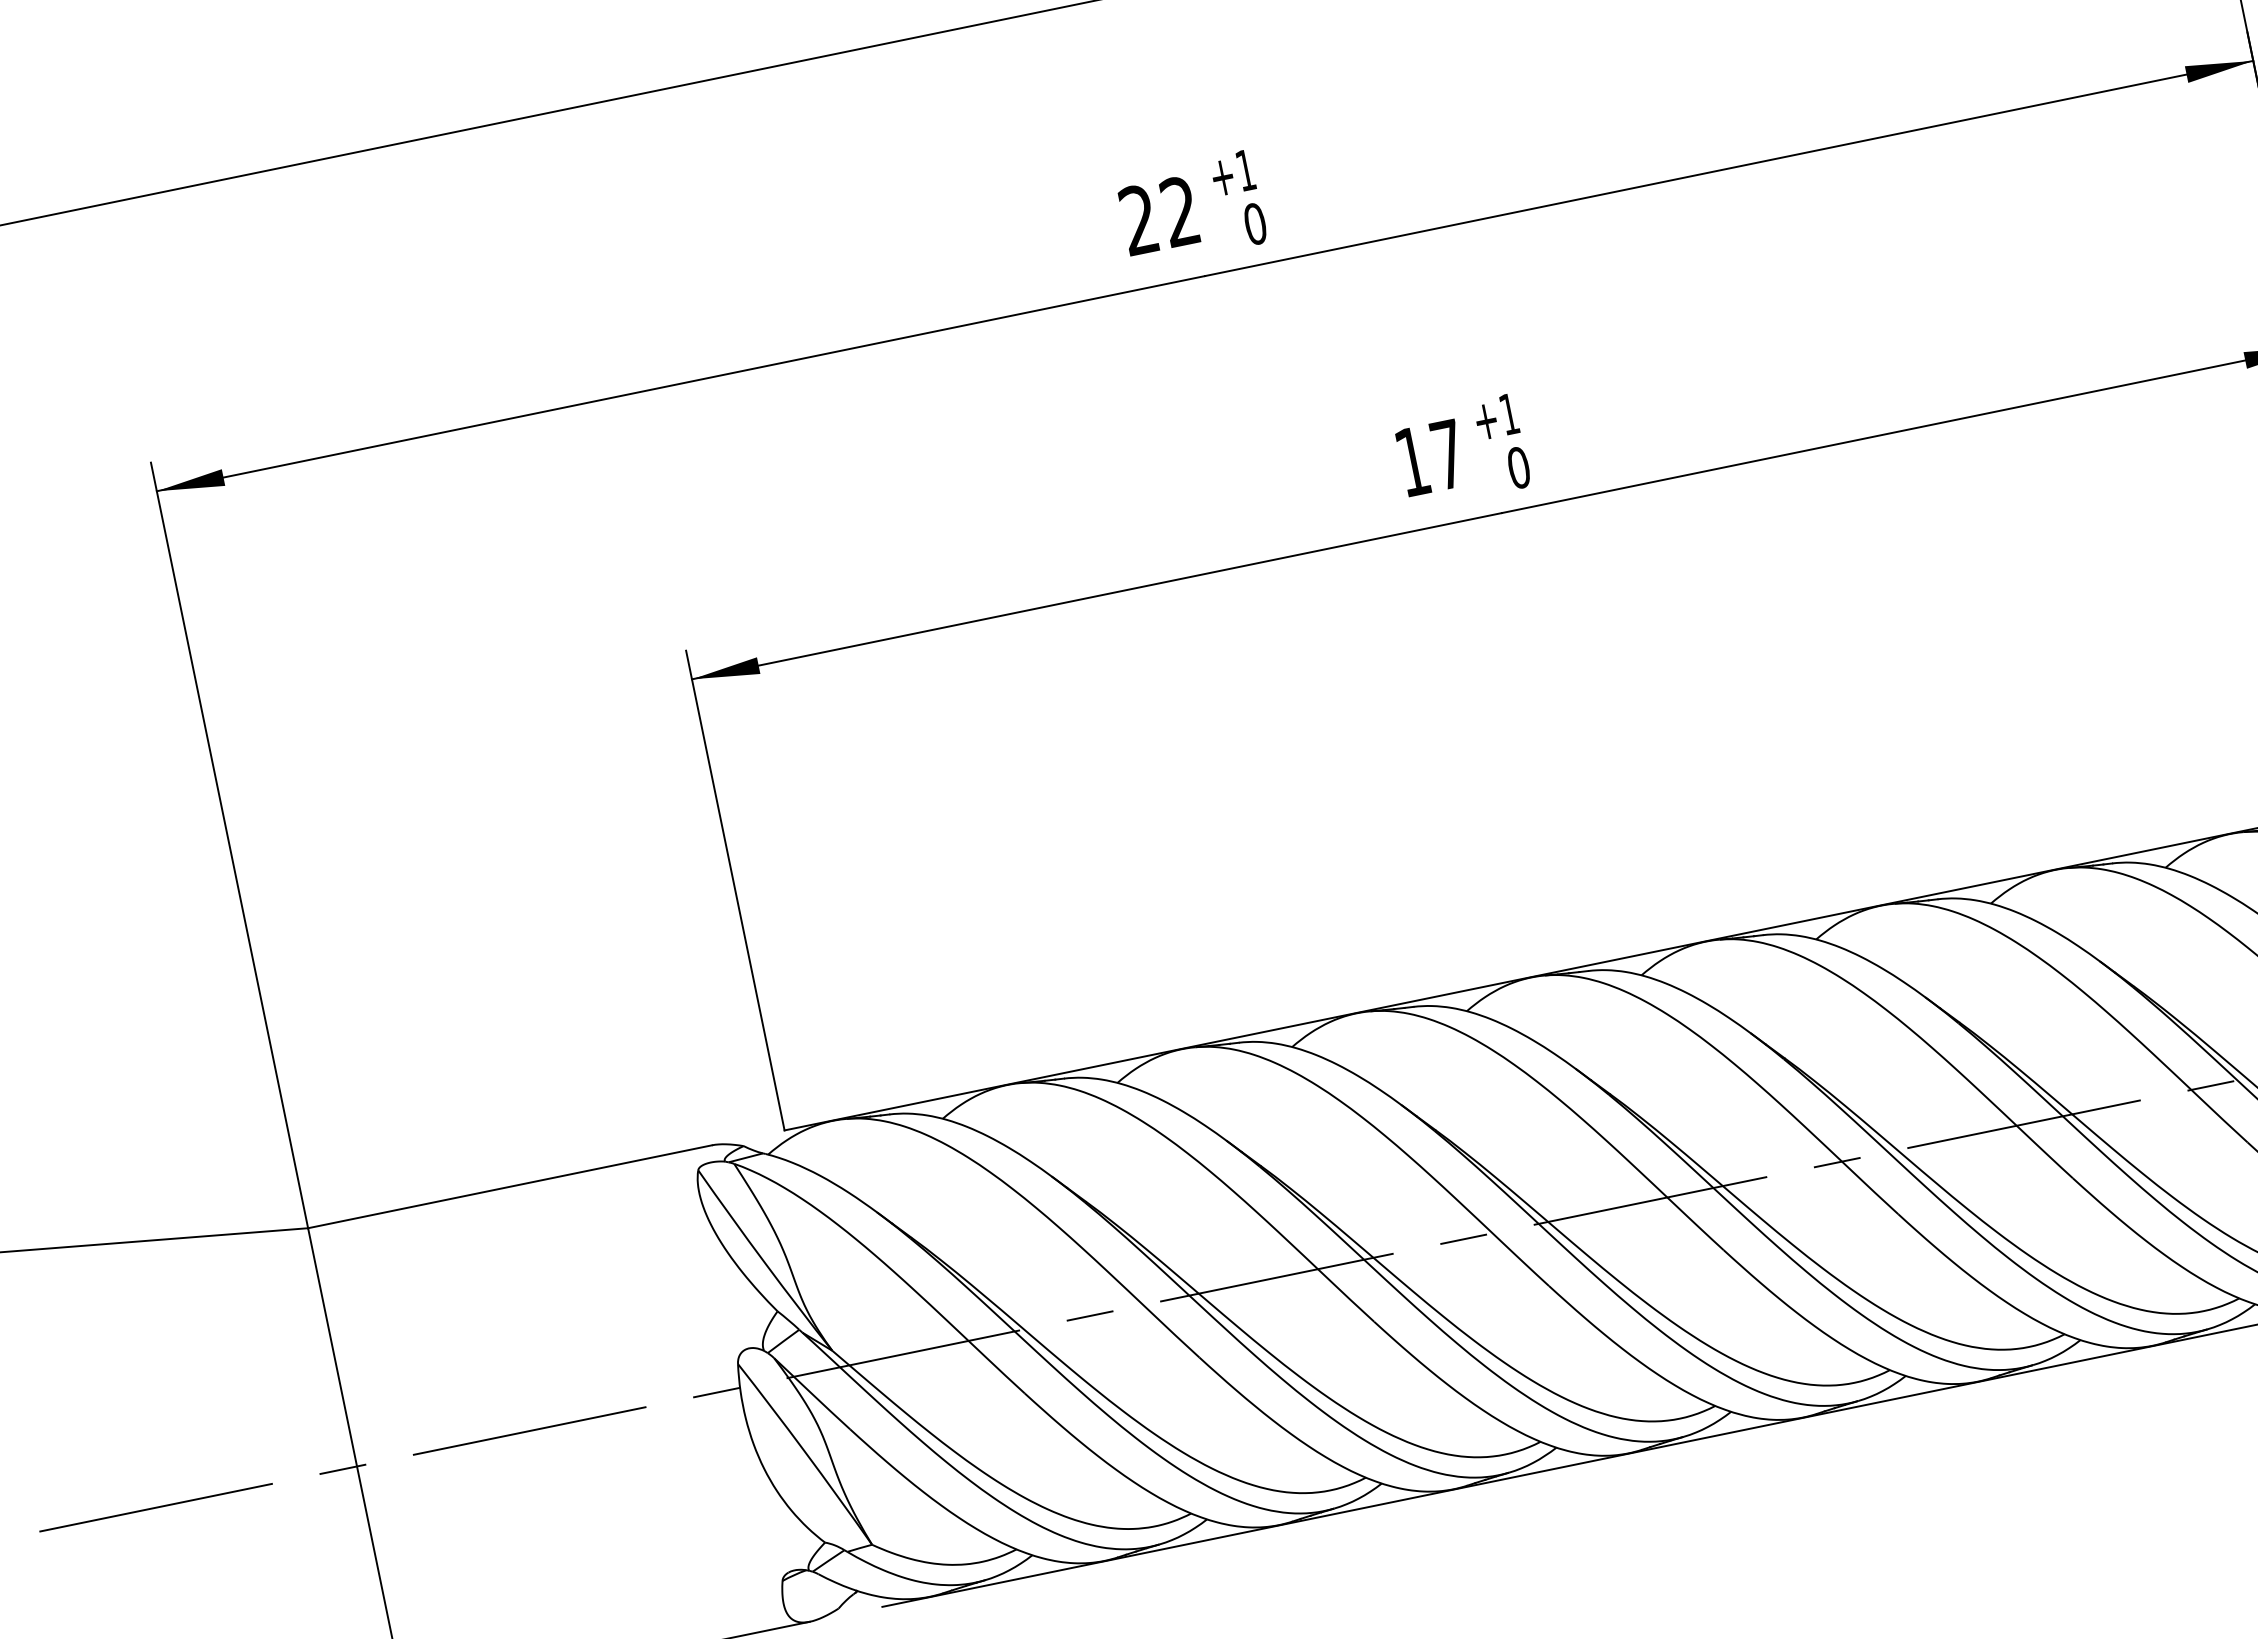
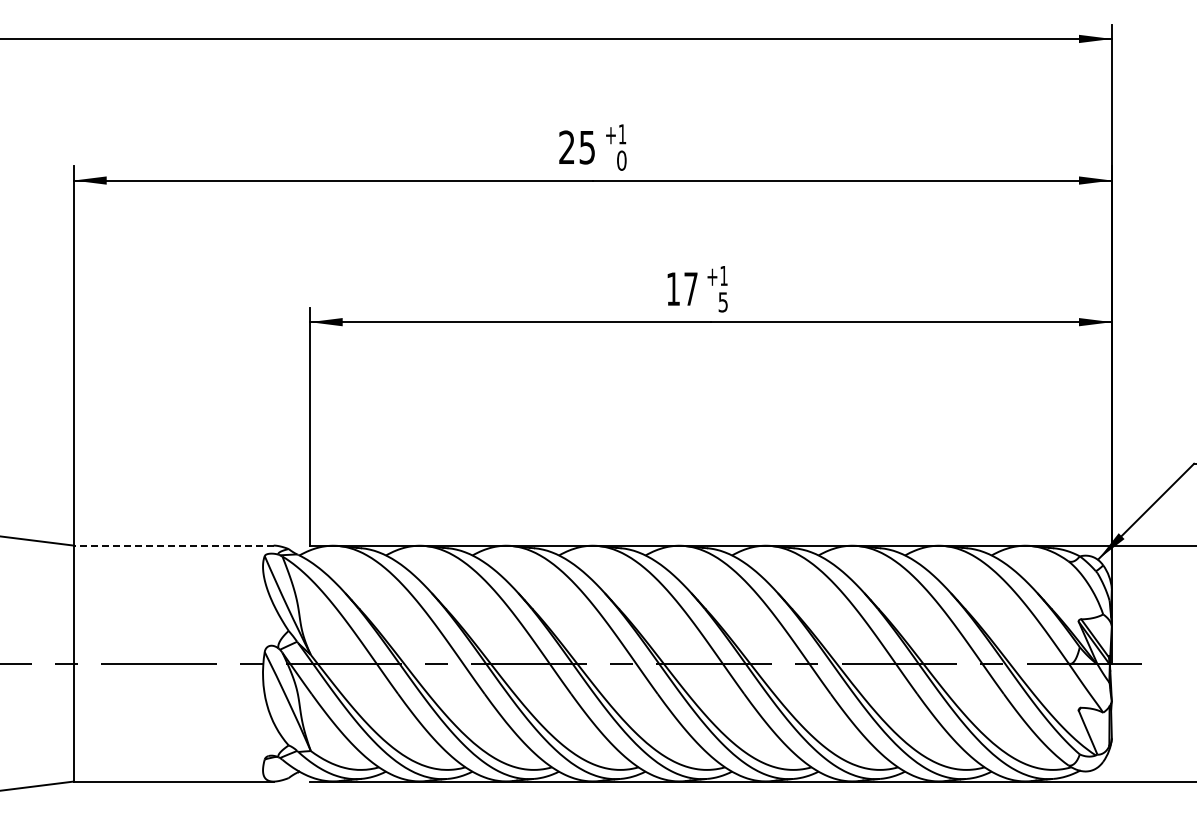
text: (1178, 211) -> (586, 147), 22 -> 25
text: (1519, 468) -> (723, 302), 0 -> 5
line: (509, 1186) -> (173, 545), solid -> dashed

